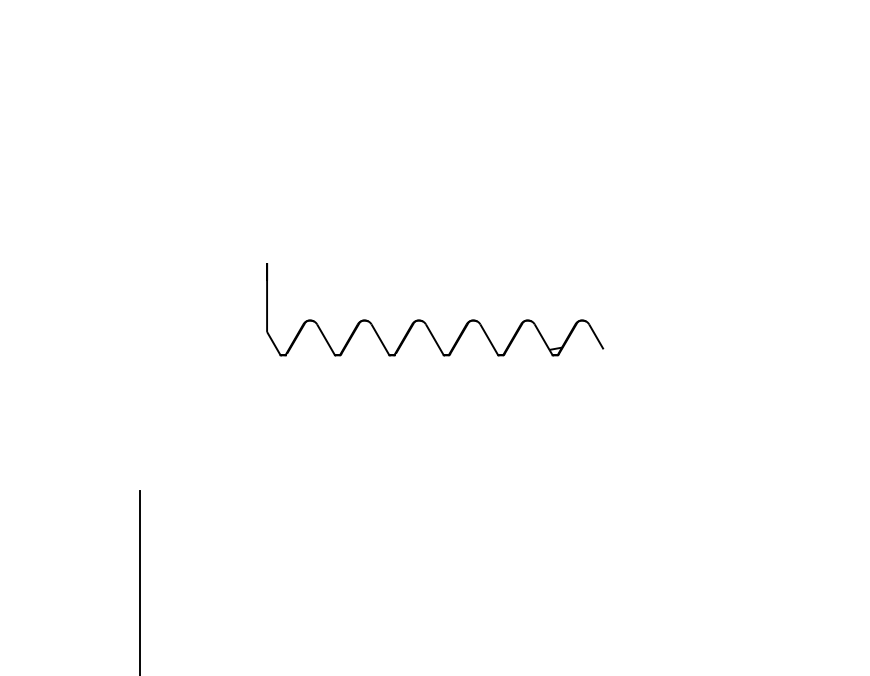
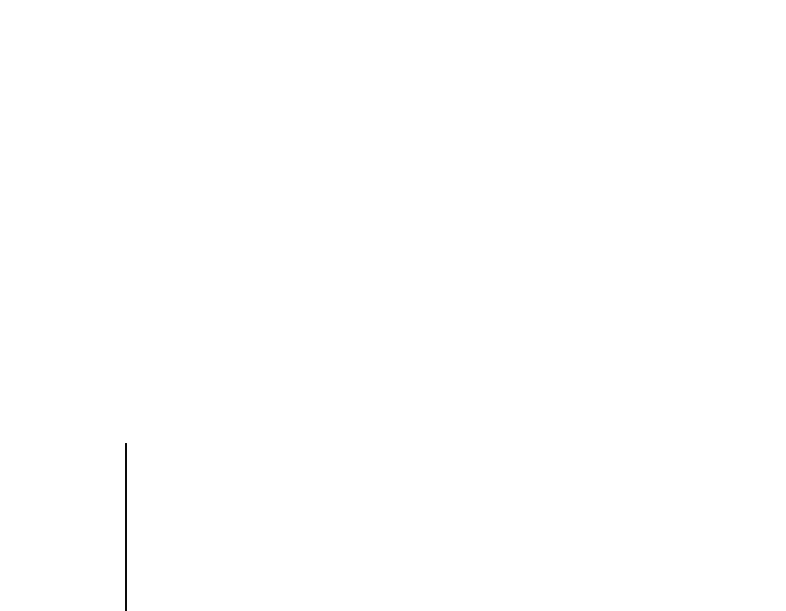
part: (423, 320) -> (382, 289), removed

